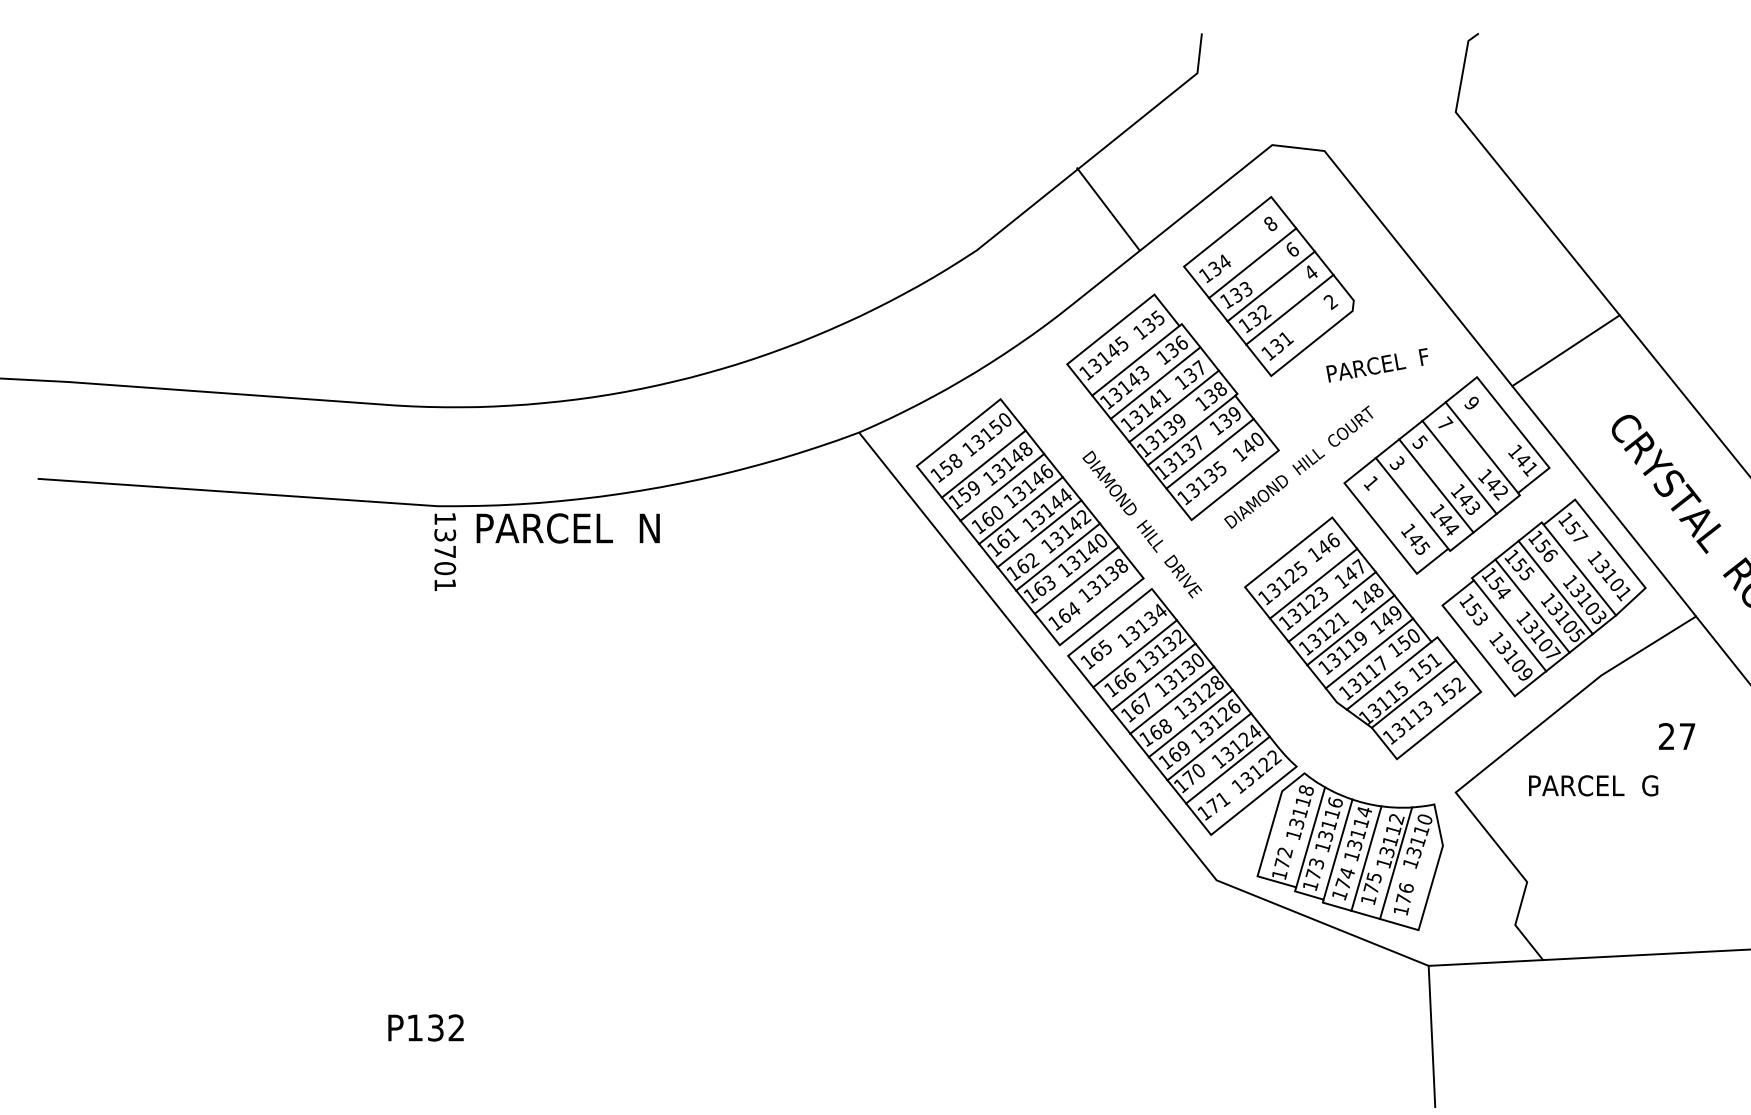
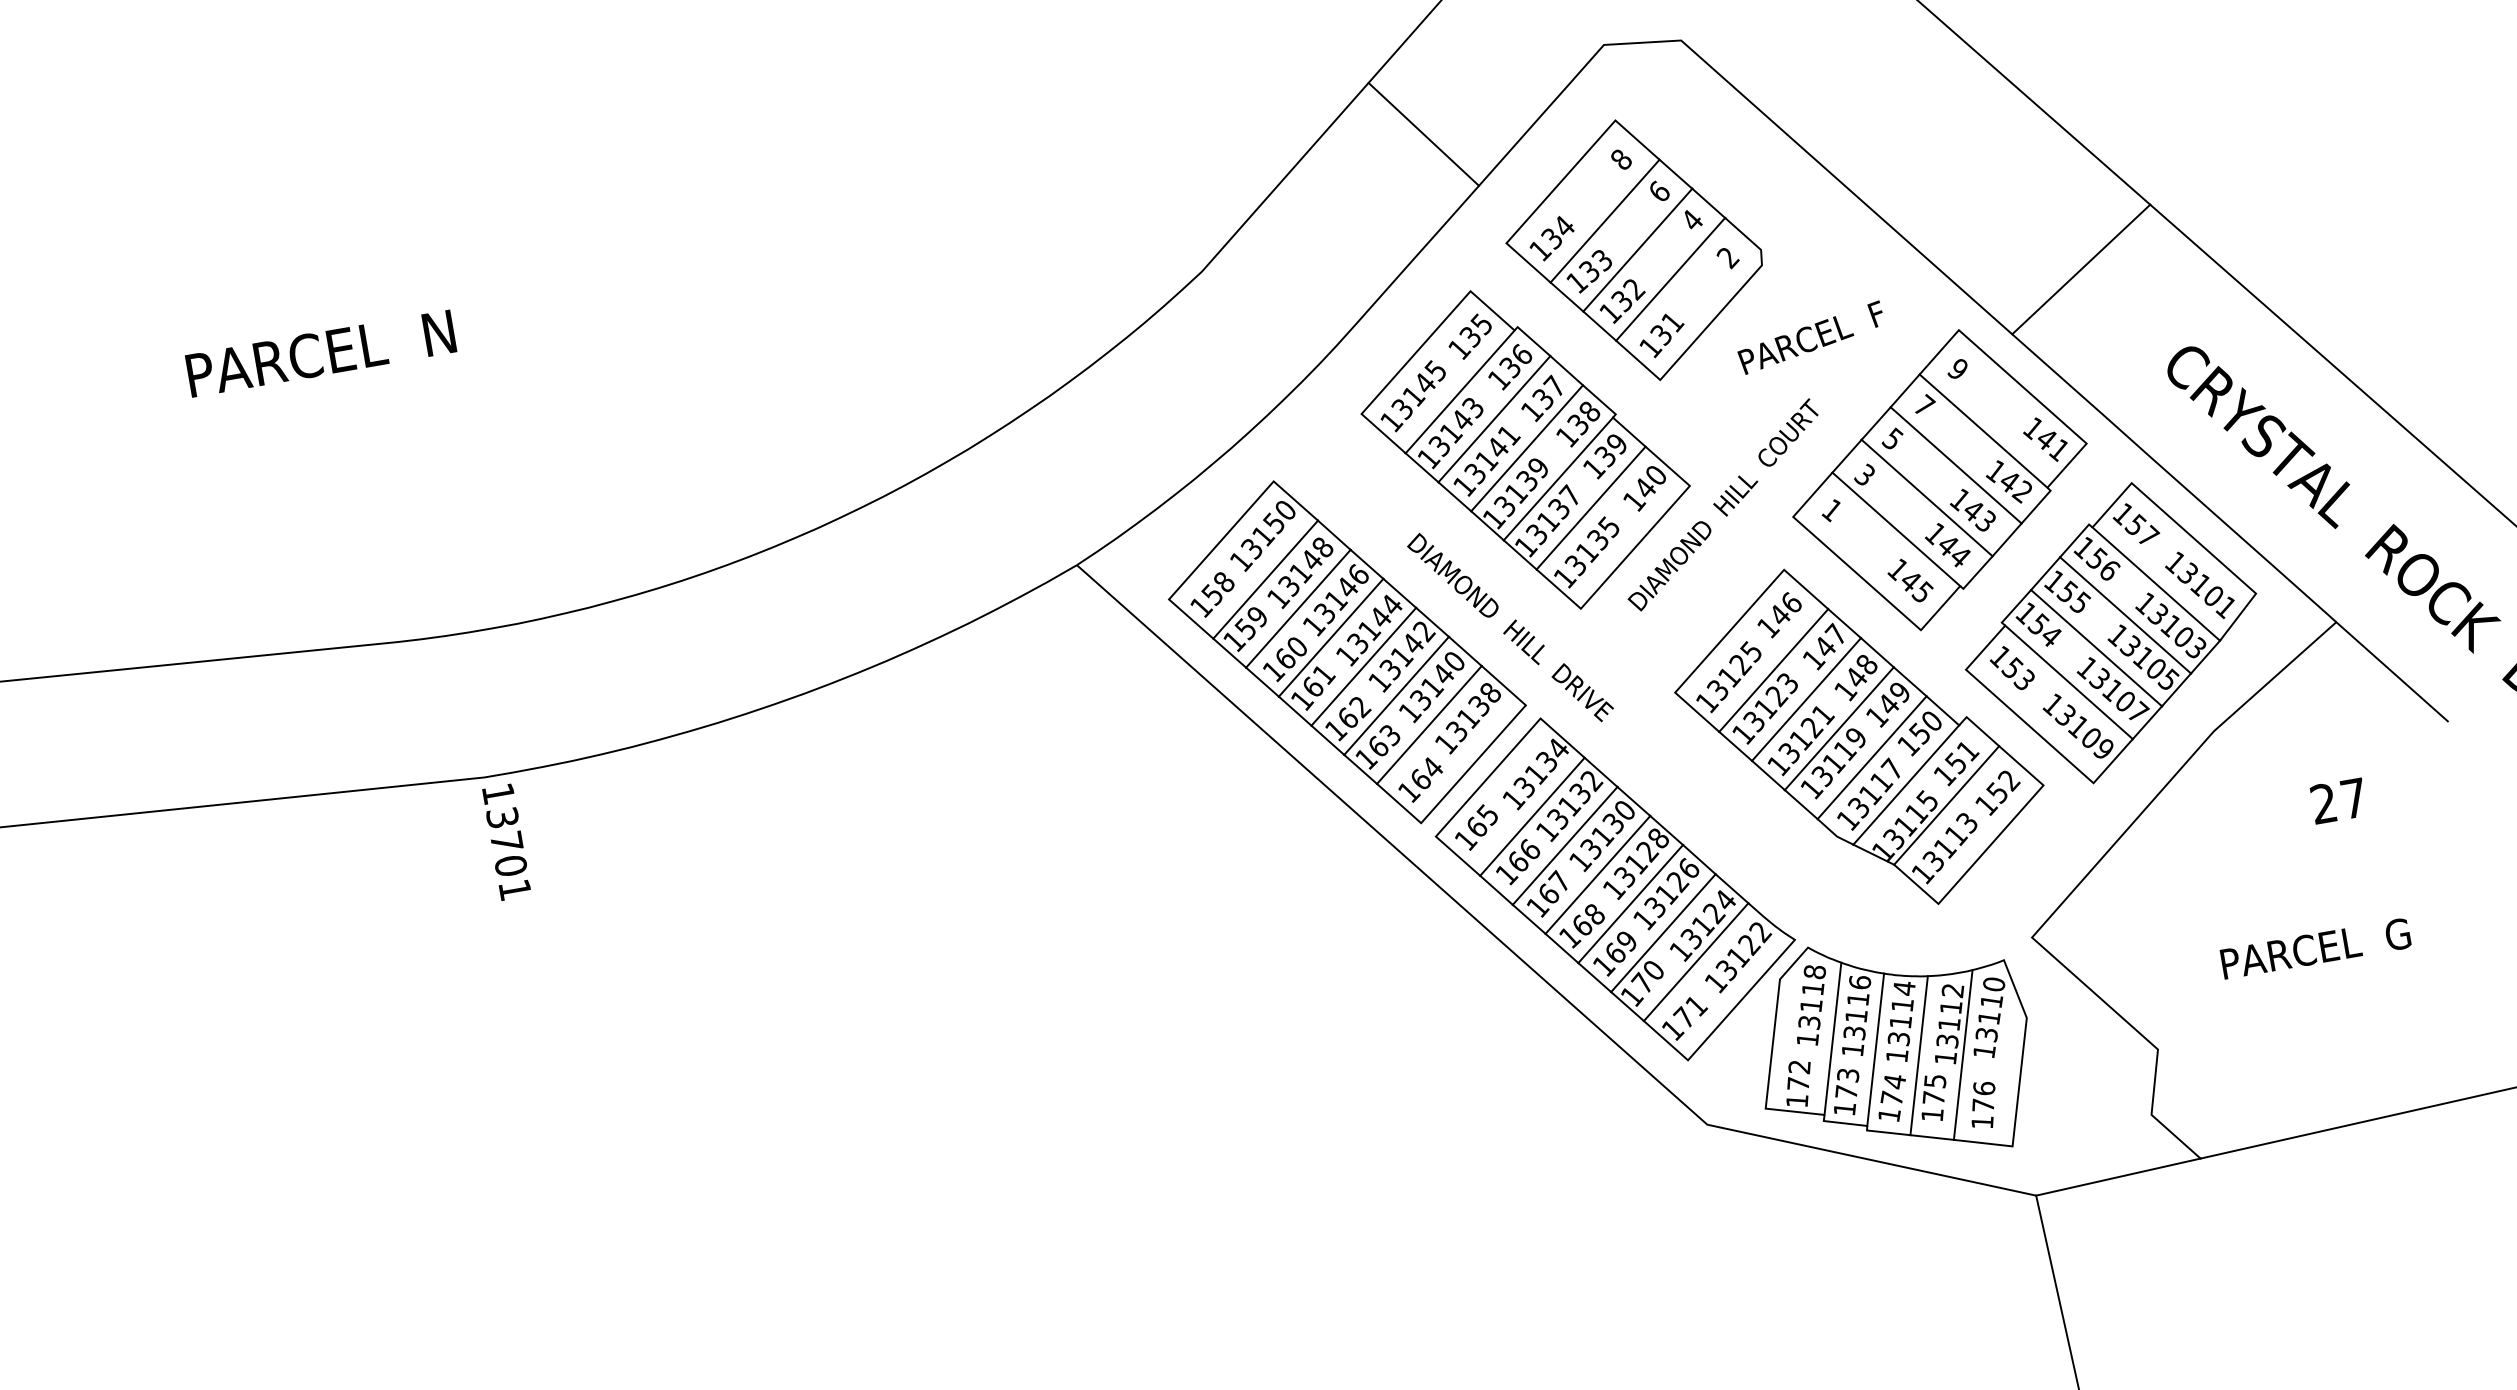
line: (1108, 208) -> (1423, 133), moved
text: (567, 528) -> (319, 353), moved
text: (1593, 785) -> (2315, 948), moved

